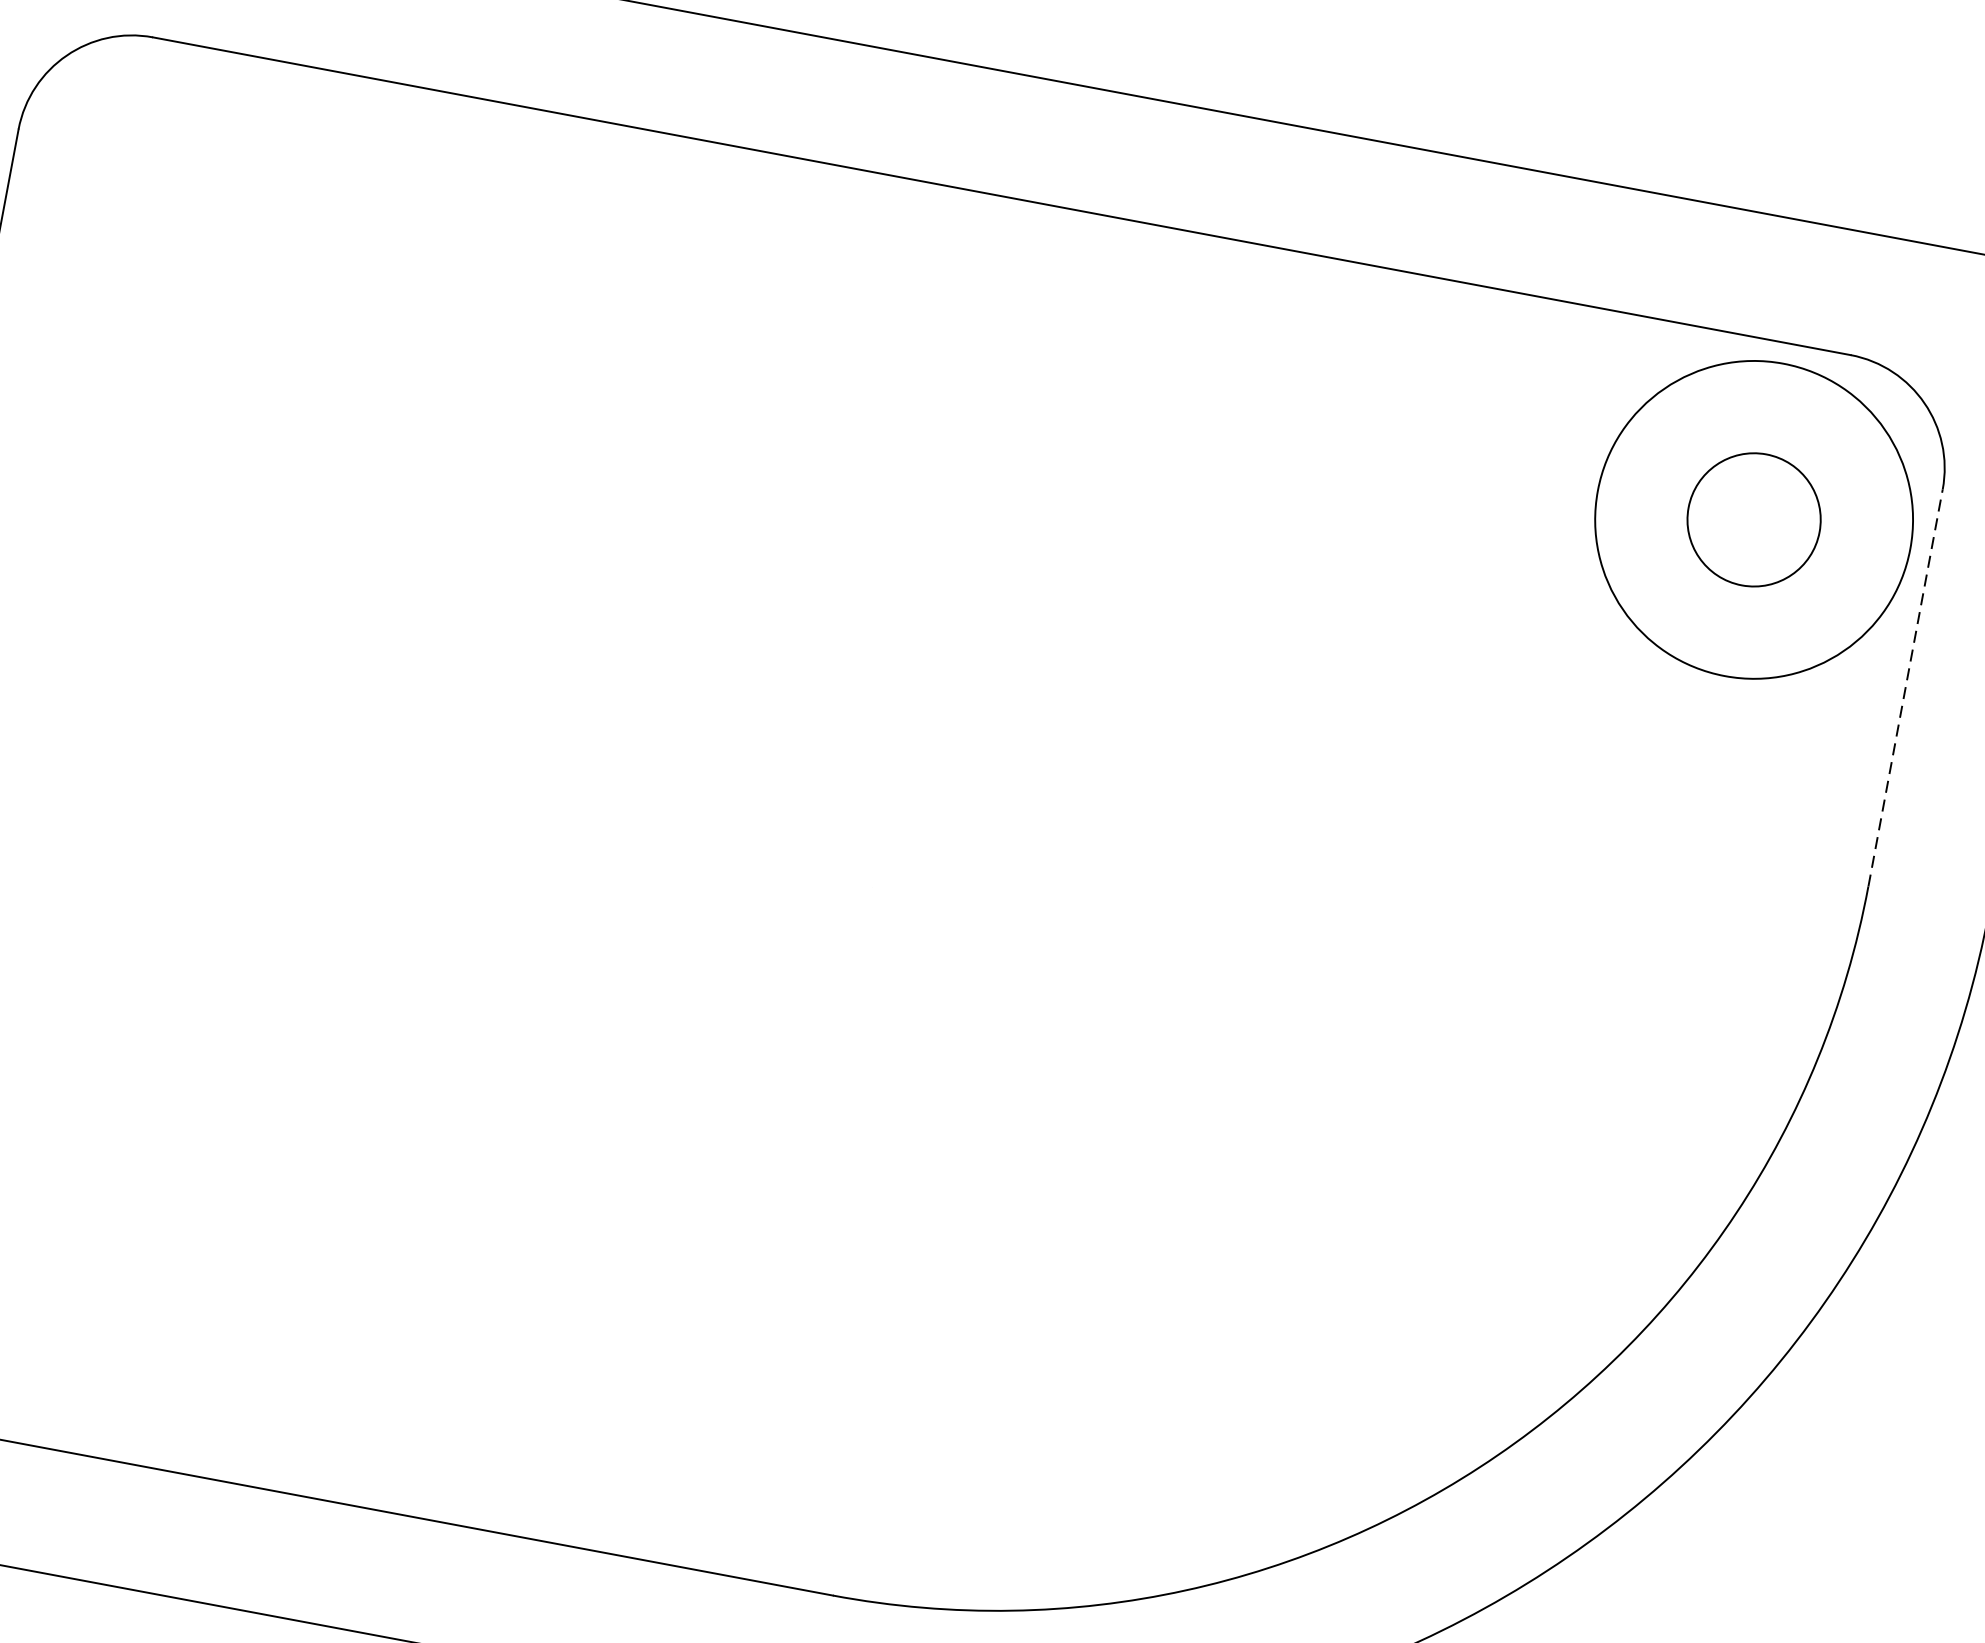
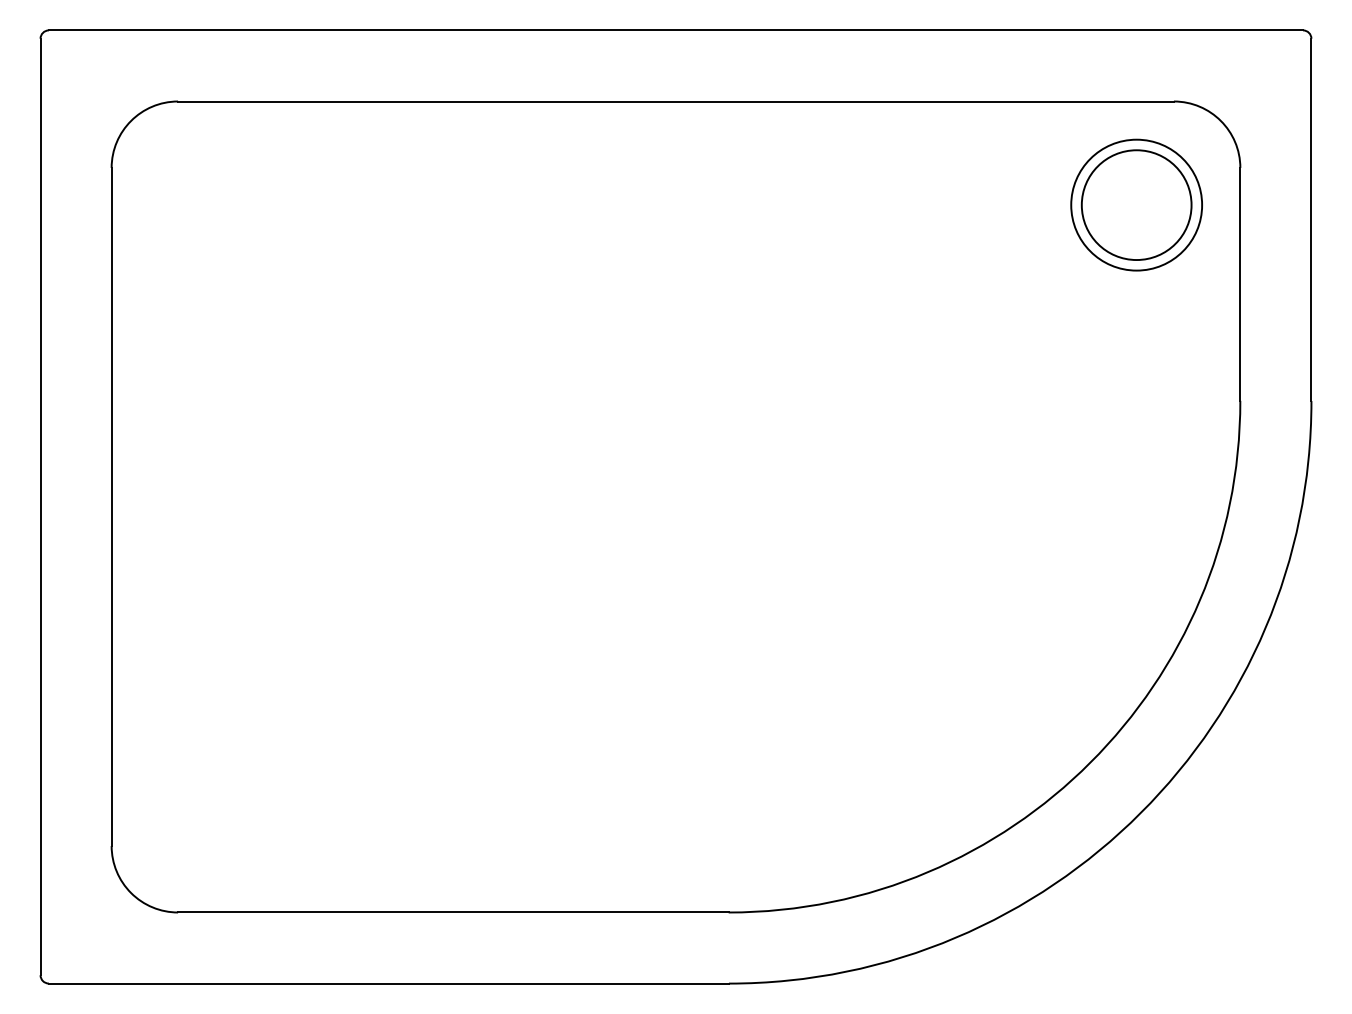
circle: (1754, 518) -> (1136, 204), size x0.71
circle: (1753, 520) -> (1136, 205), size x1.43
line: (1906, 686) -> (1240, 283), dashed -> solid

